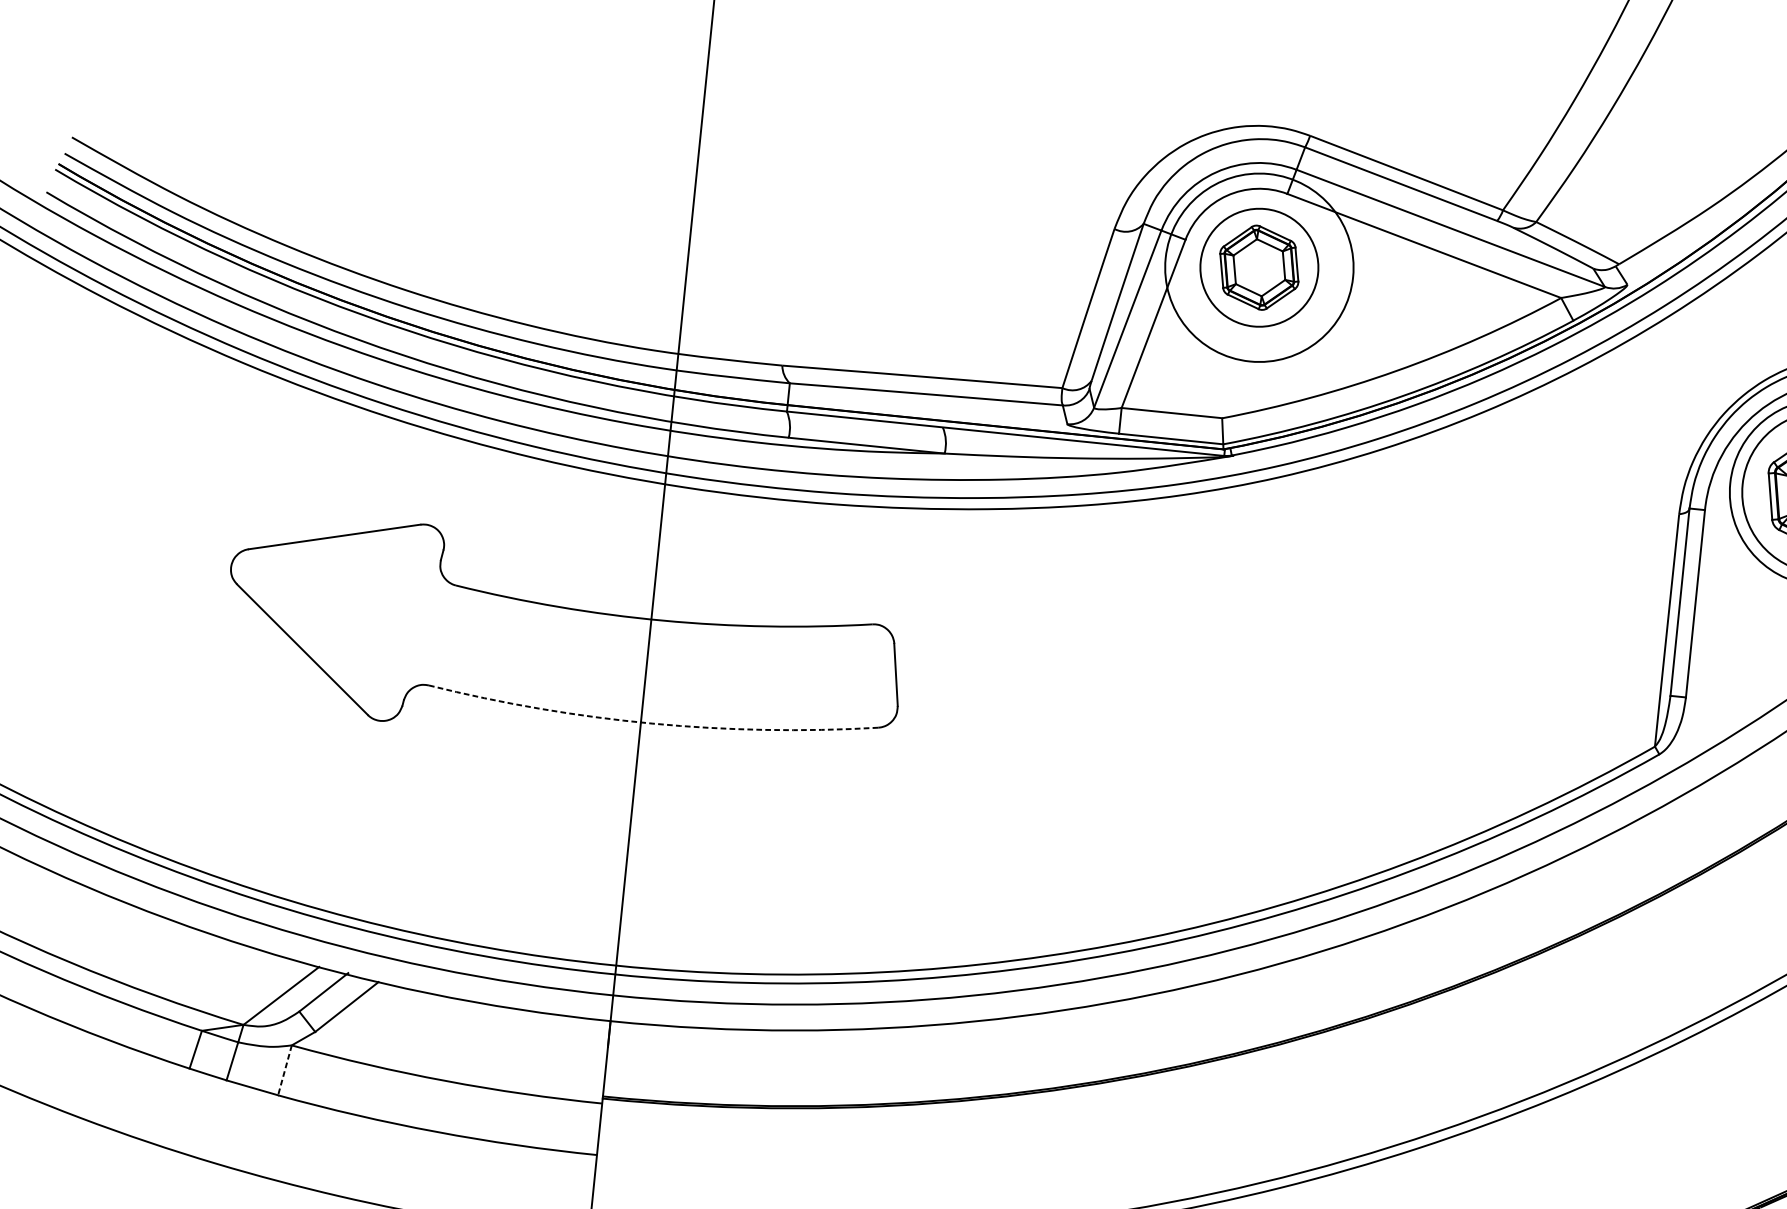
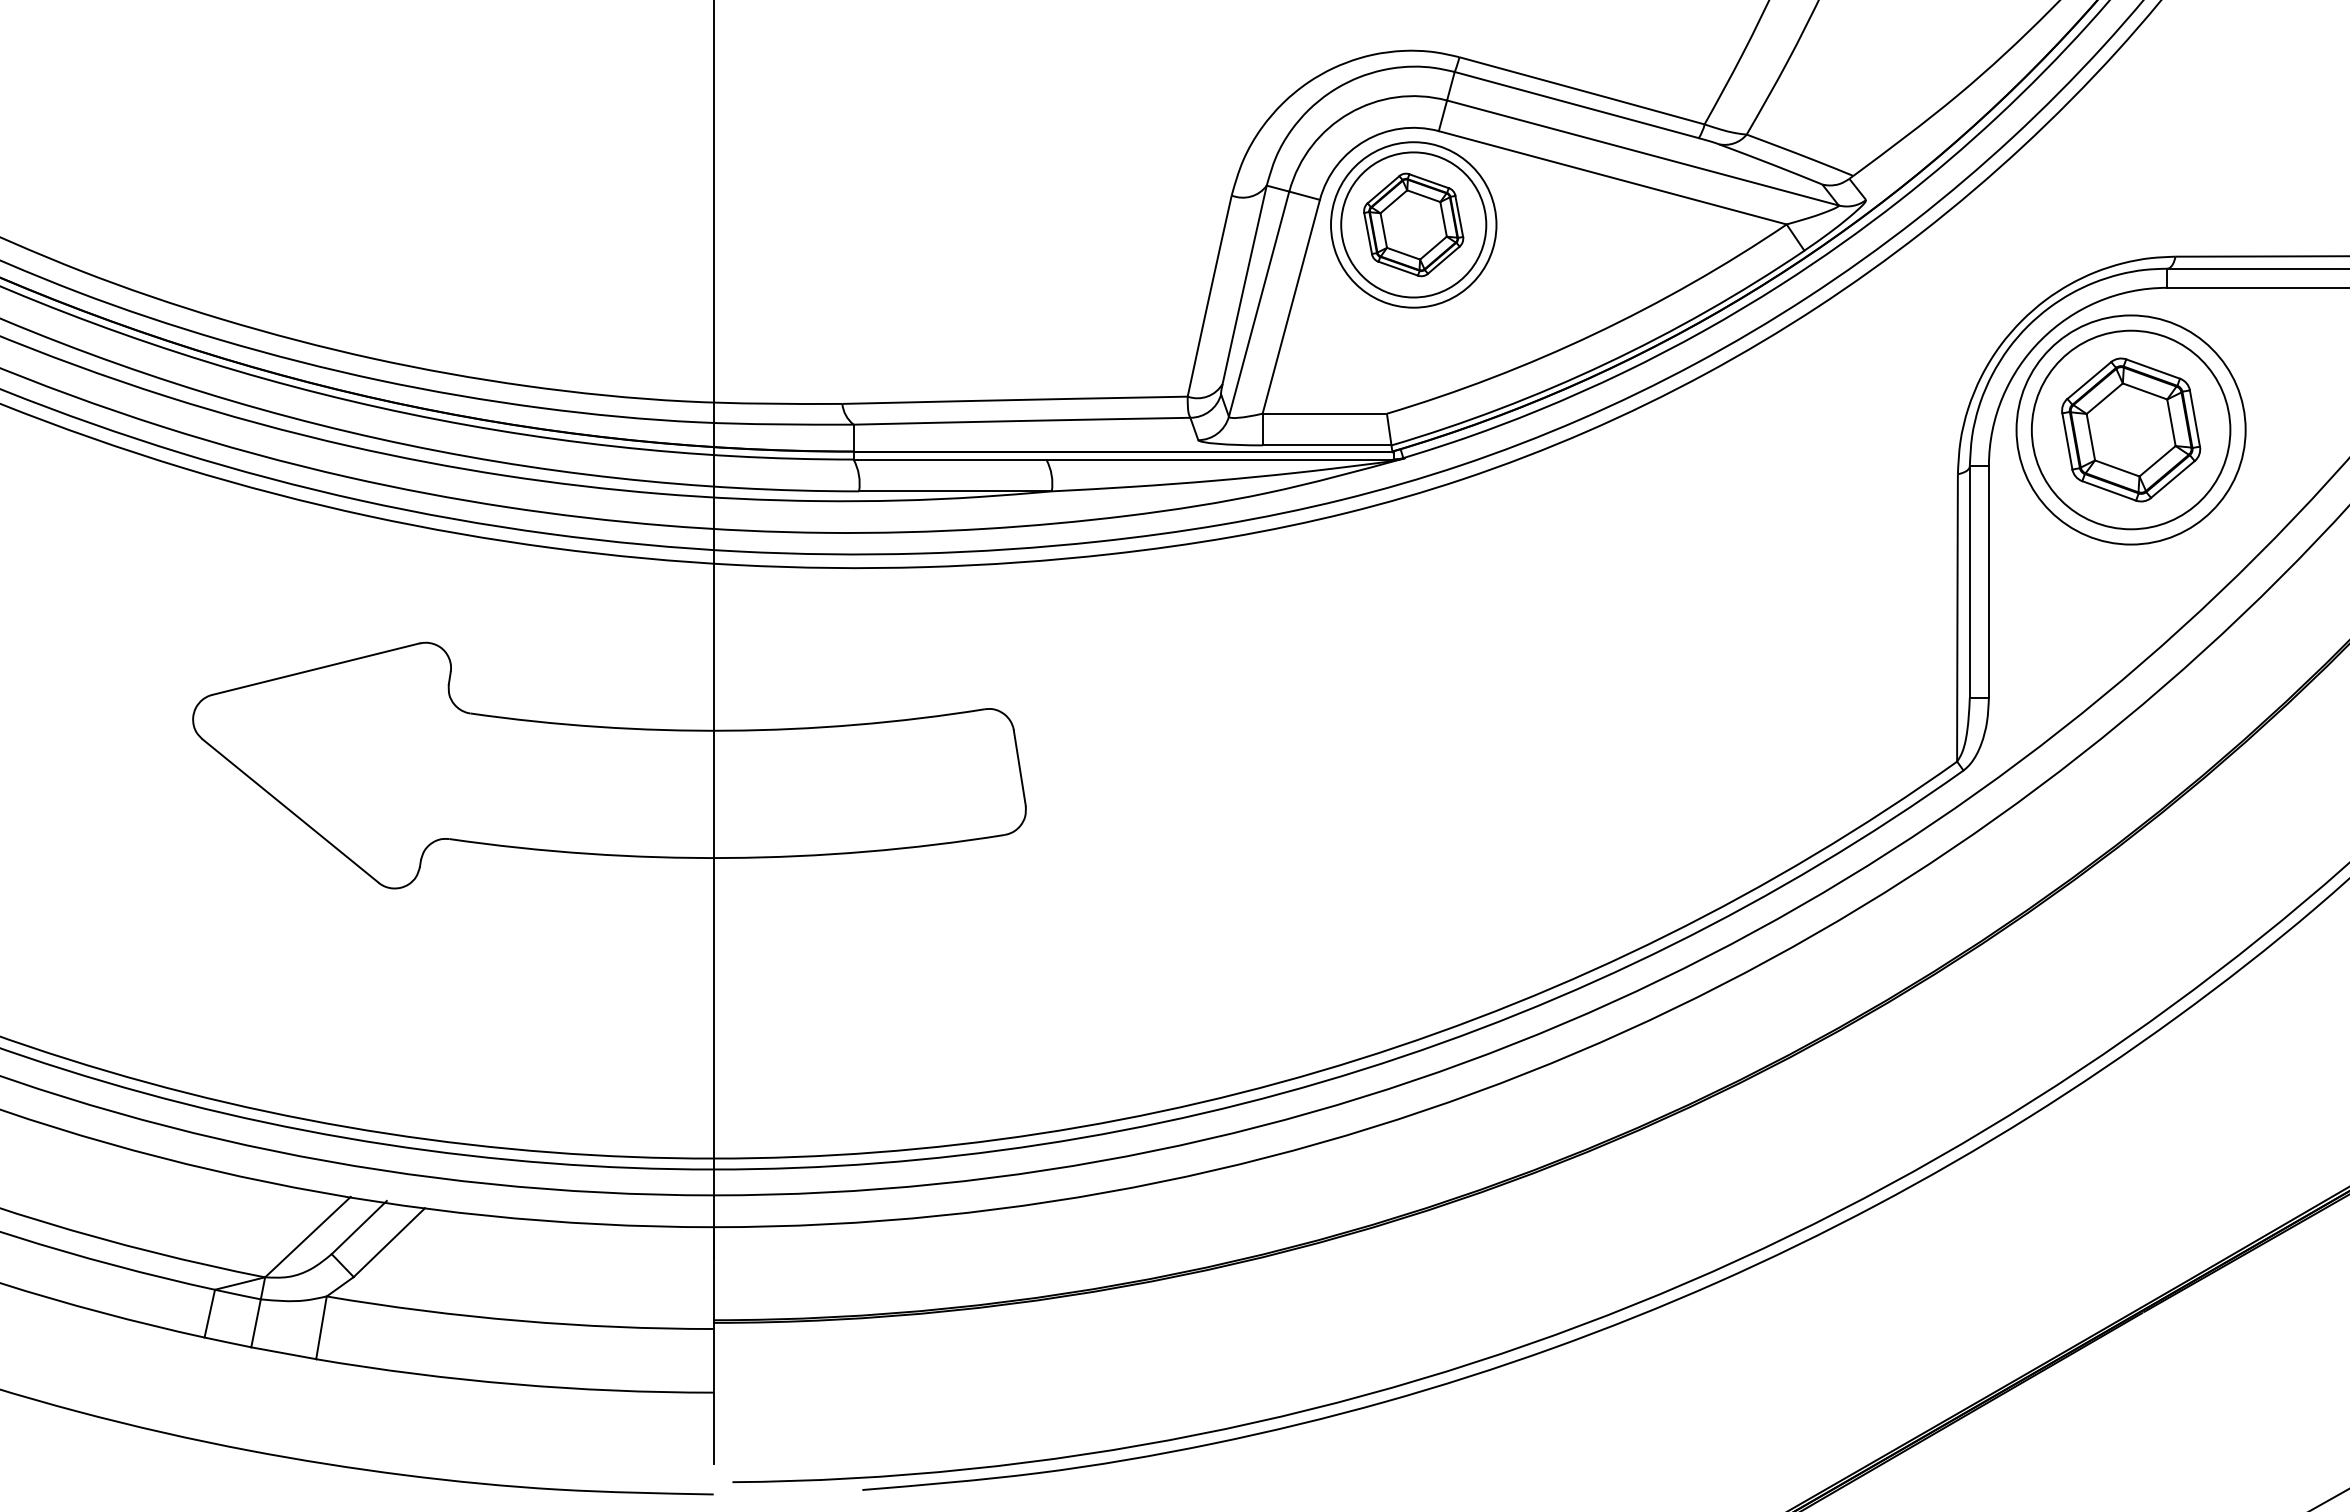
circle: (1259, 267) -> (1413, 224), size x0.71
arc: (652, 723) -> (727, 858), dashed -> solid
line: (285, 1070) -> (321, 1327), dashed -> solid

